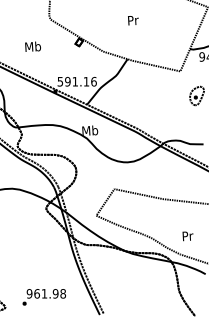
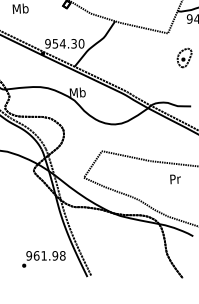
text: (76, 81) -> (64, 43), 591.16 -> 954.30
text: (187, 236) -> (175, 179), moved
text: (43, 297) -> (43, 259), moved

